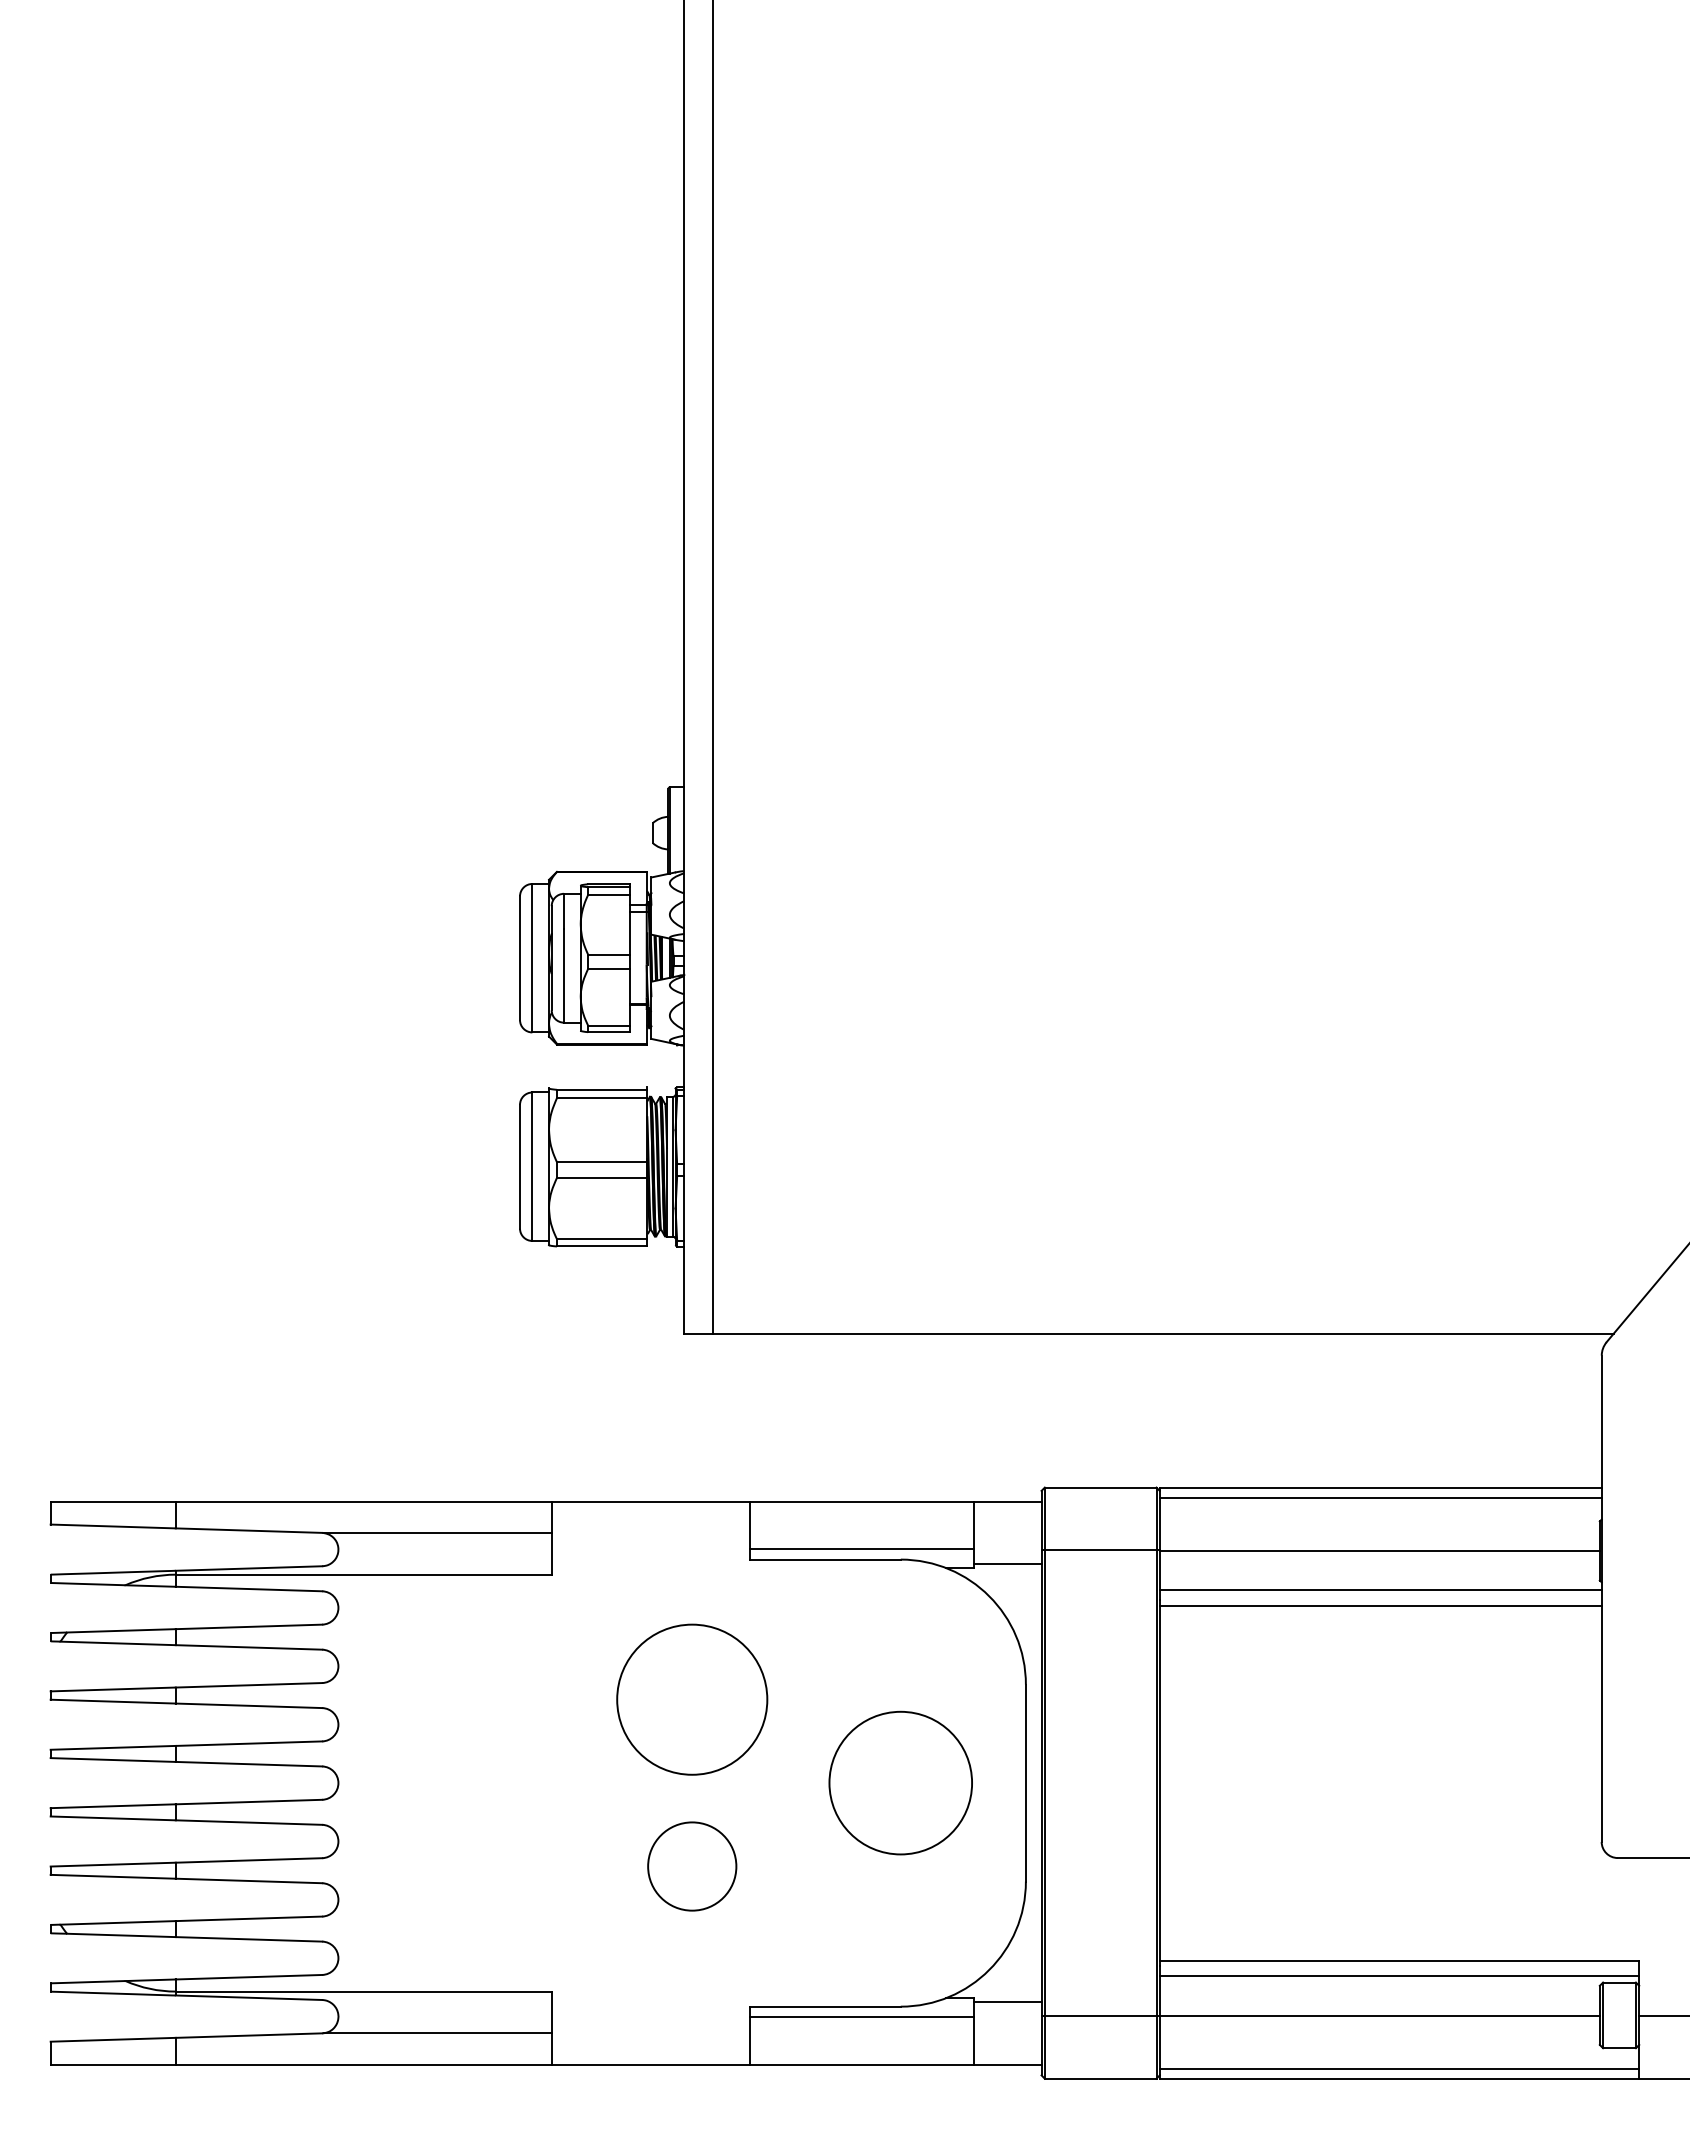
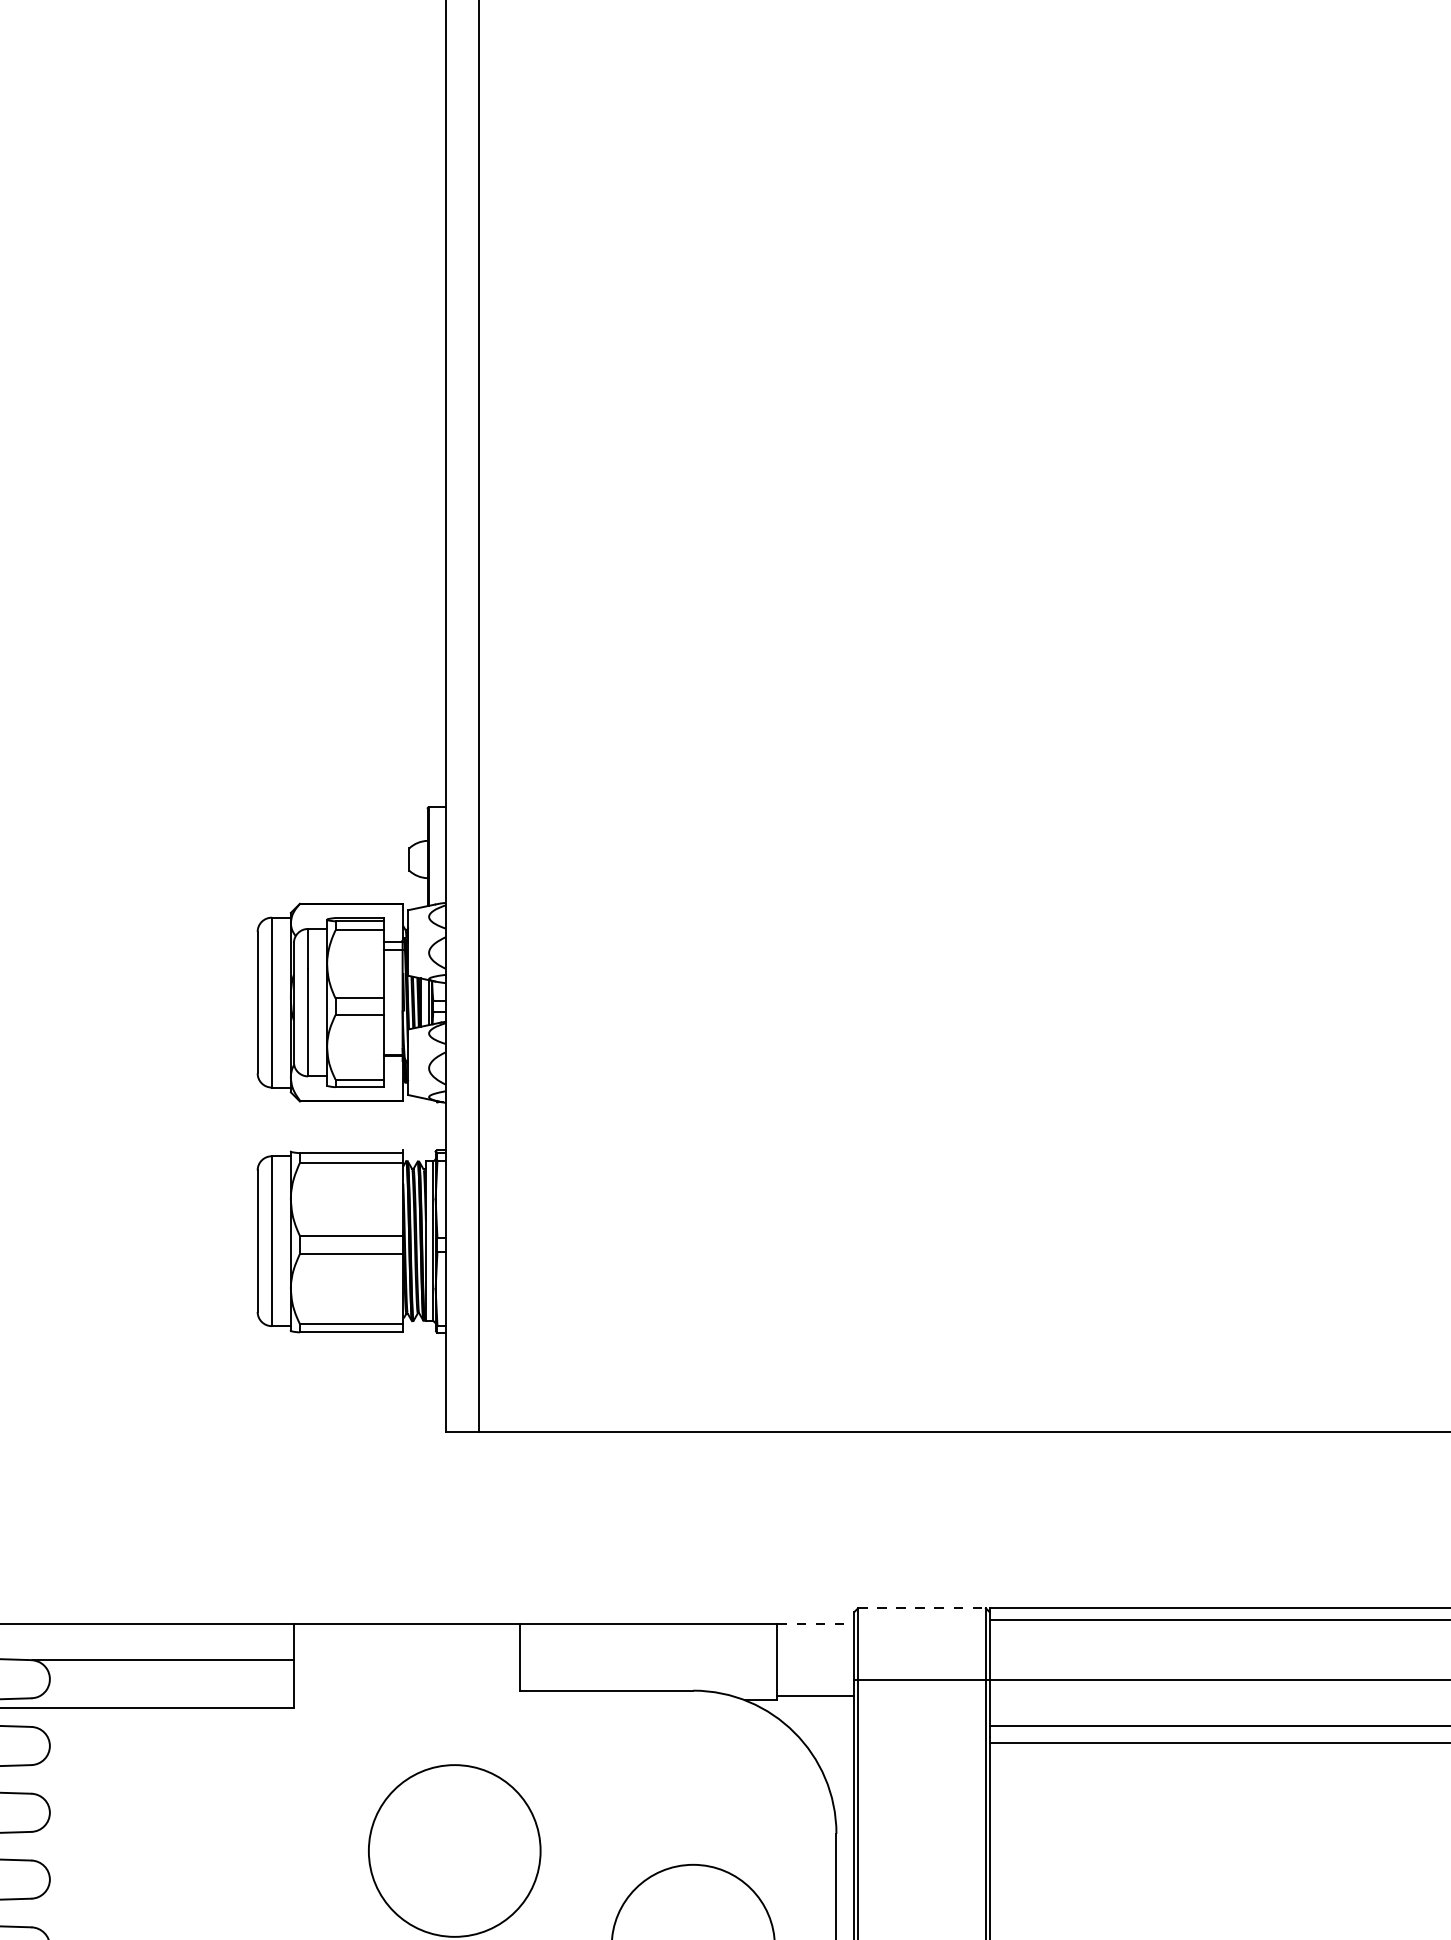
line: (1100, 1487) -> (921, 1608), solid -> dashed
line: (1007, 1501) -> (815, 1624), solid -> dashed
line: (861, 1549) -> (648, 1679), removed

